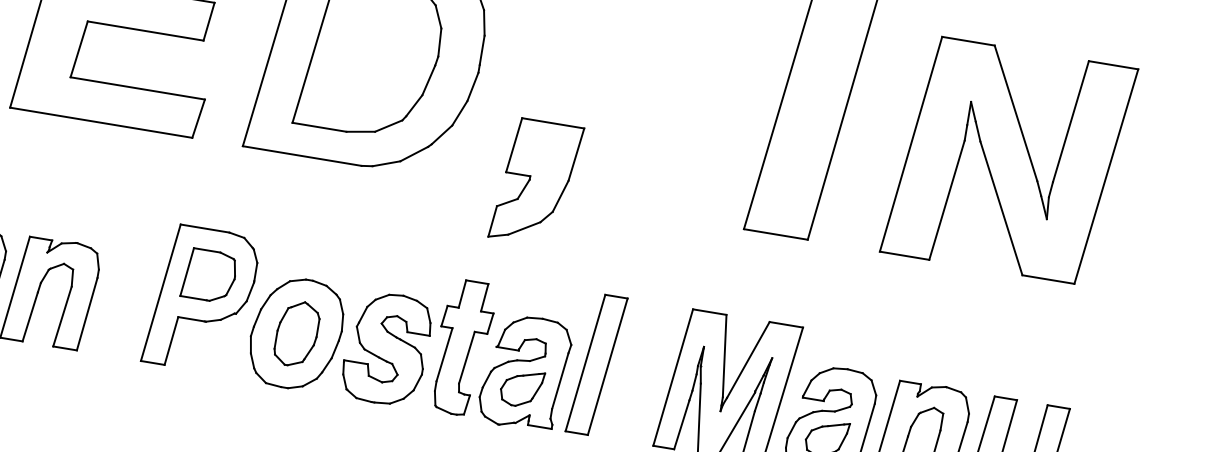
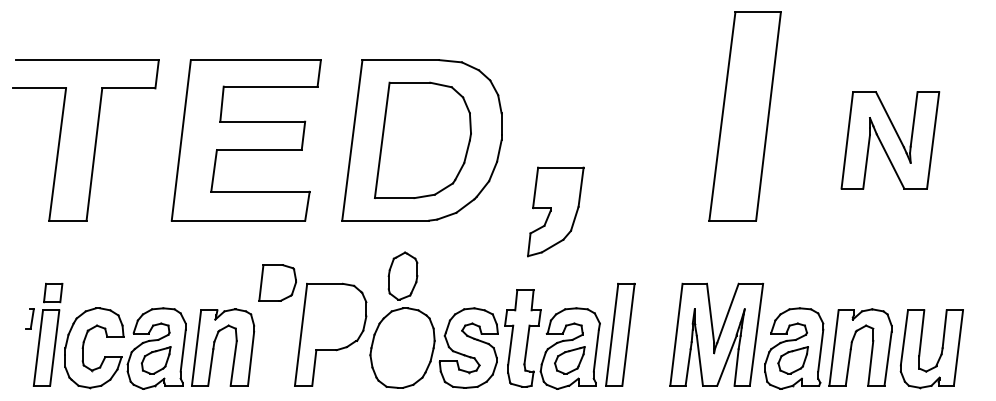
part: (1009, 160) -> (890, 140), size x0.6
part: (209, 275) -> (277, 282), moved
part: (296, 332) -> (402, 275), moved

